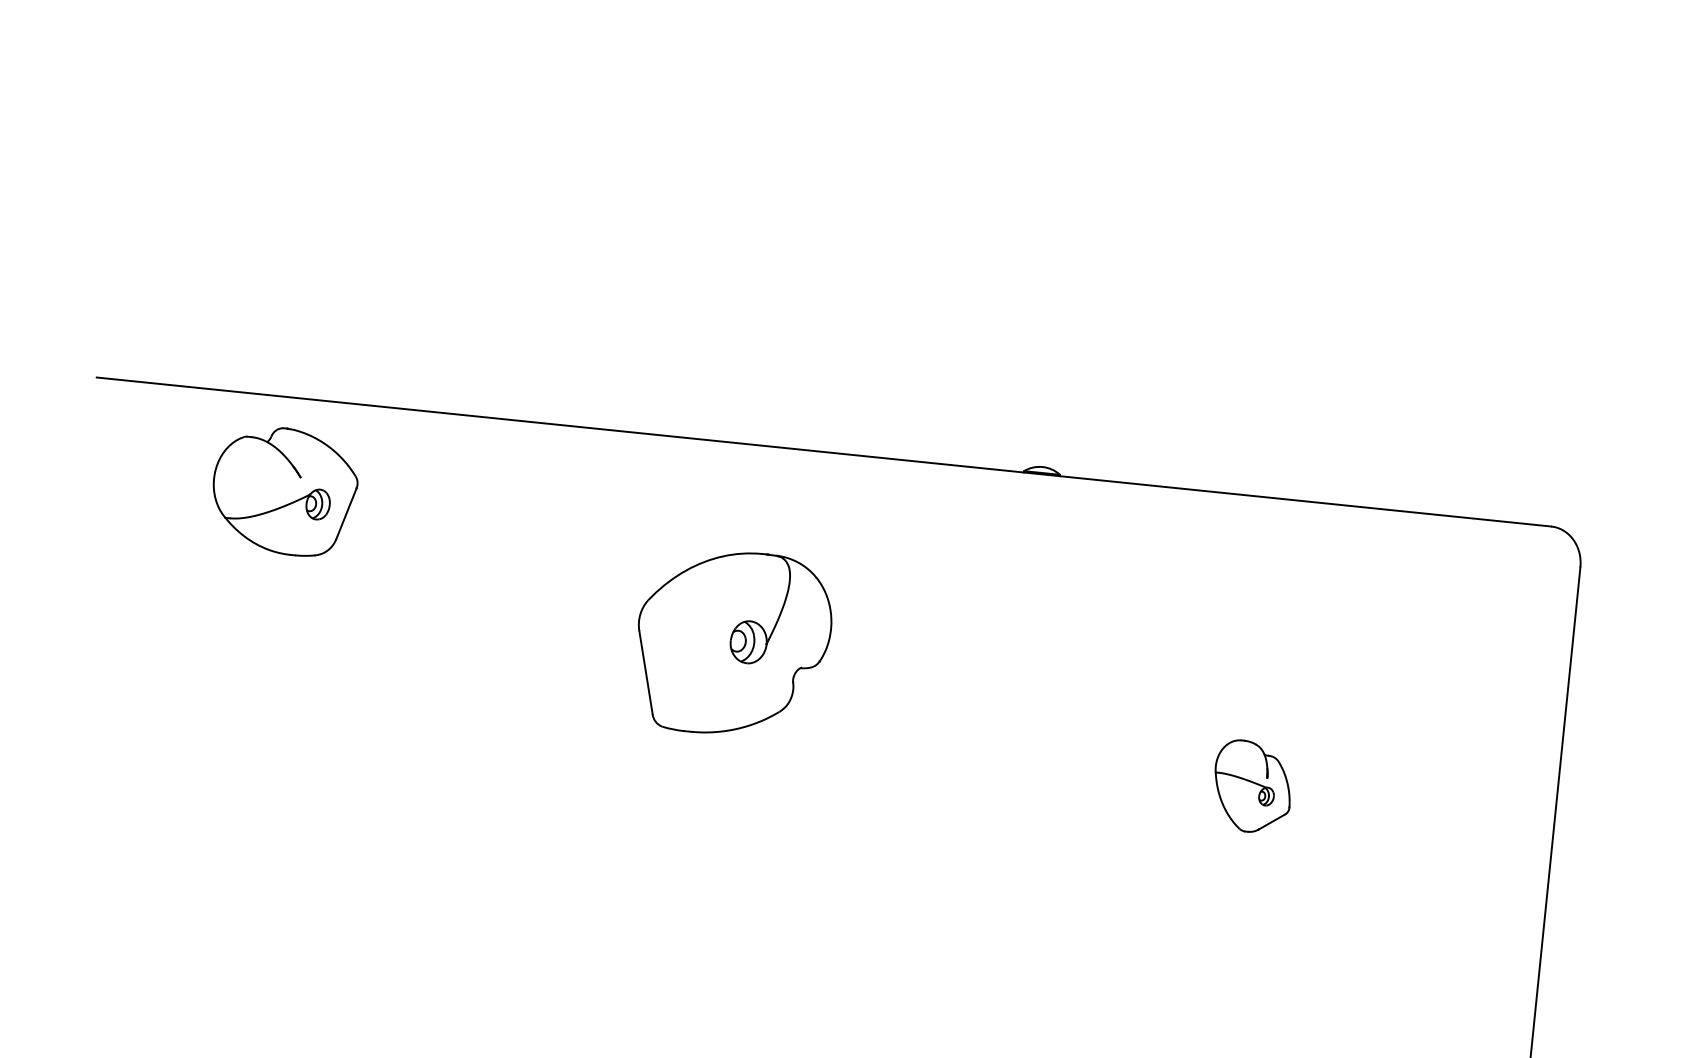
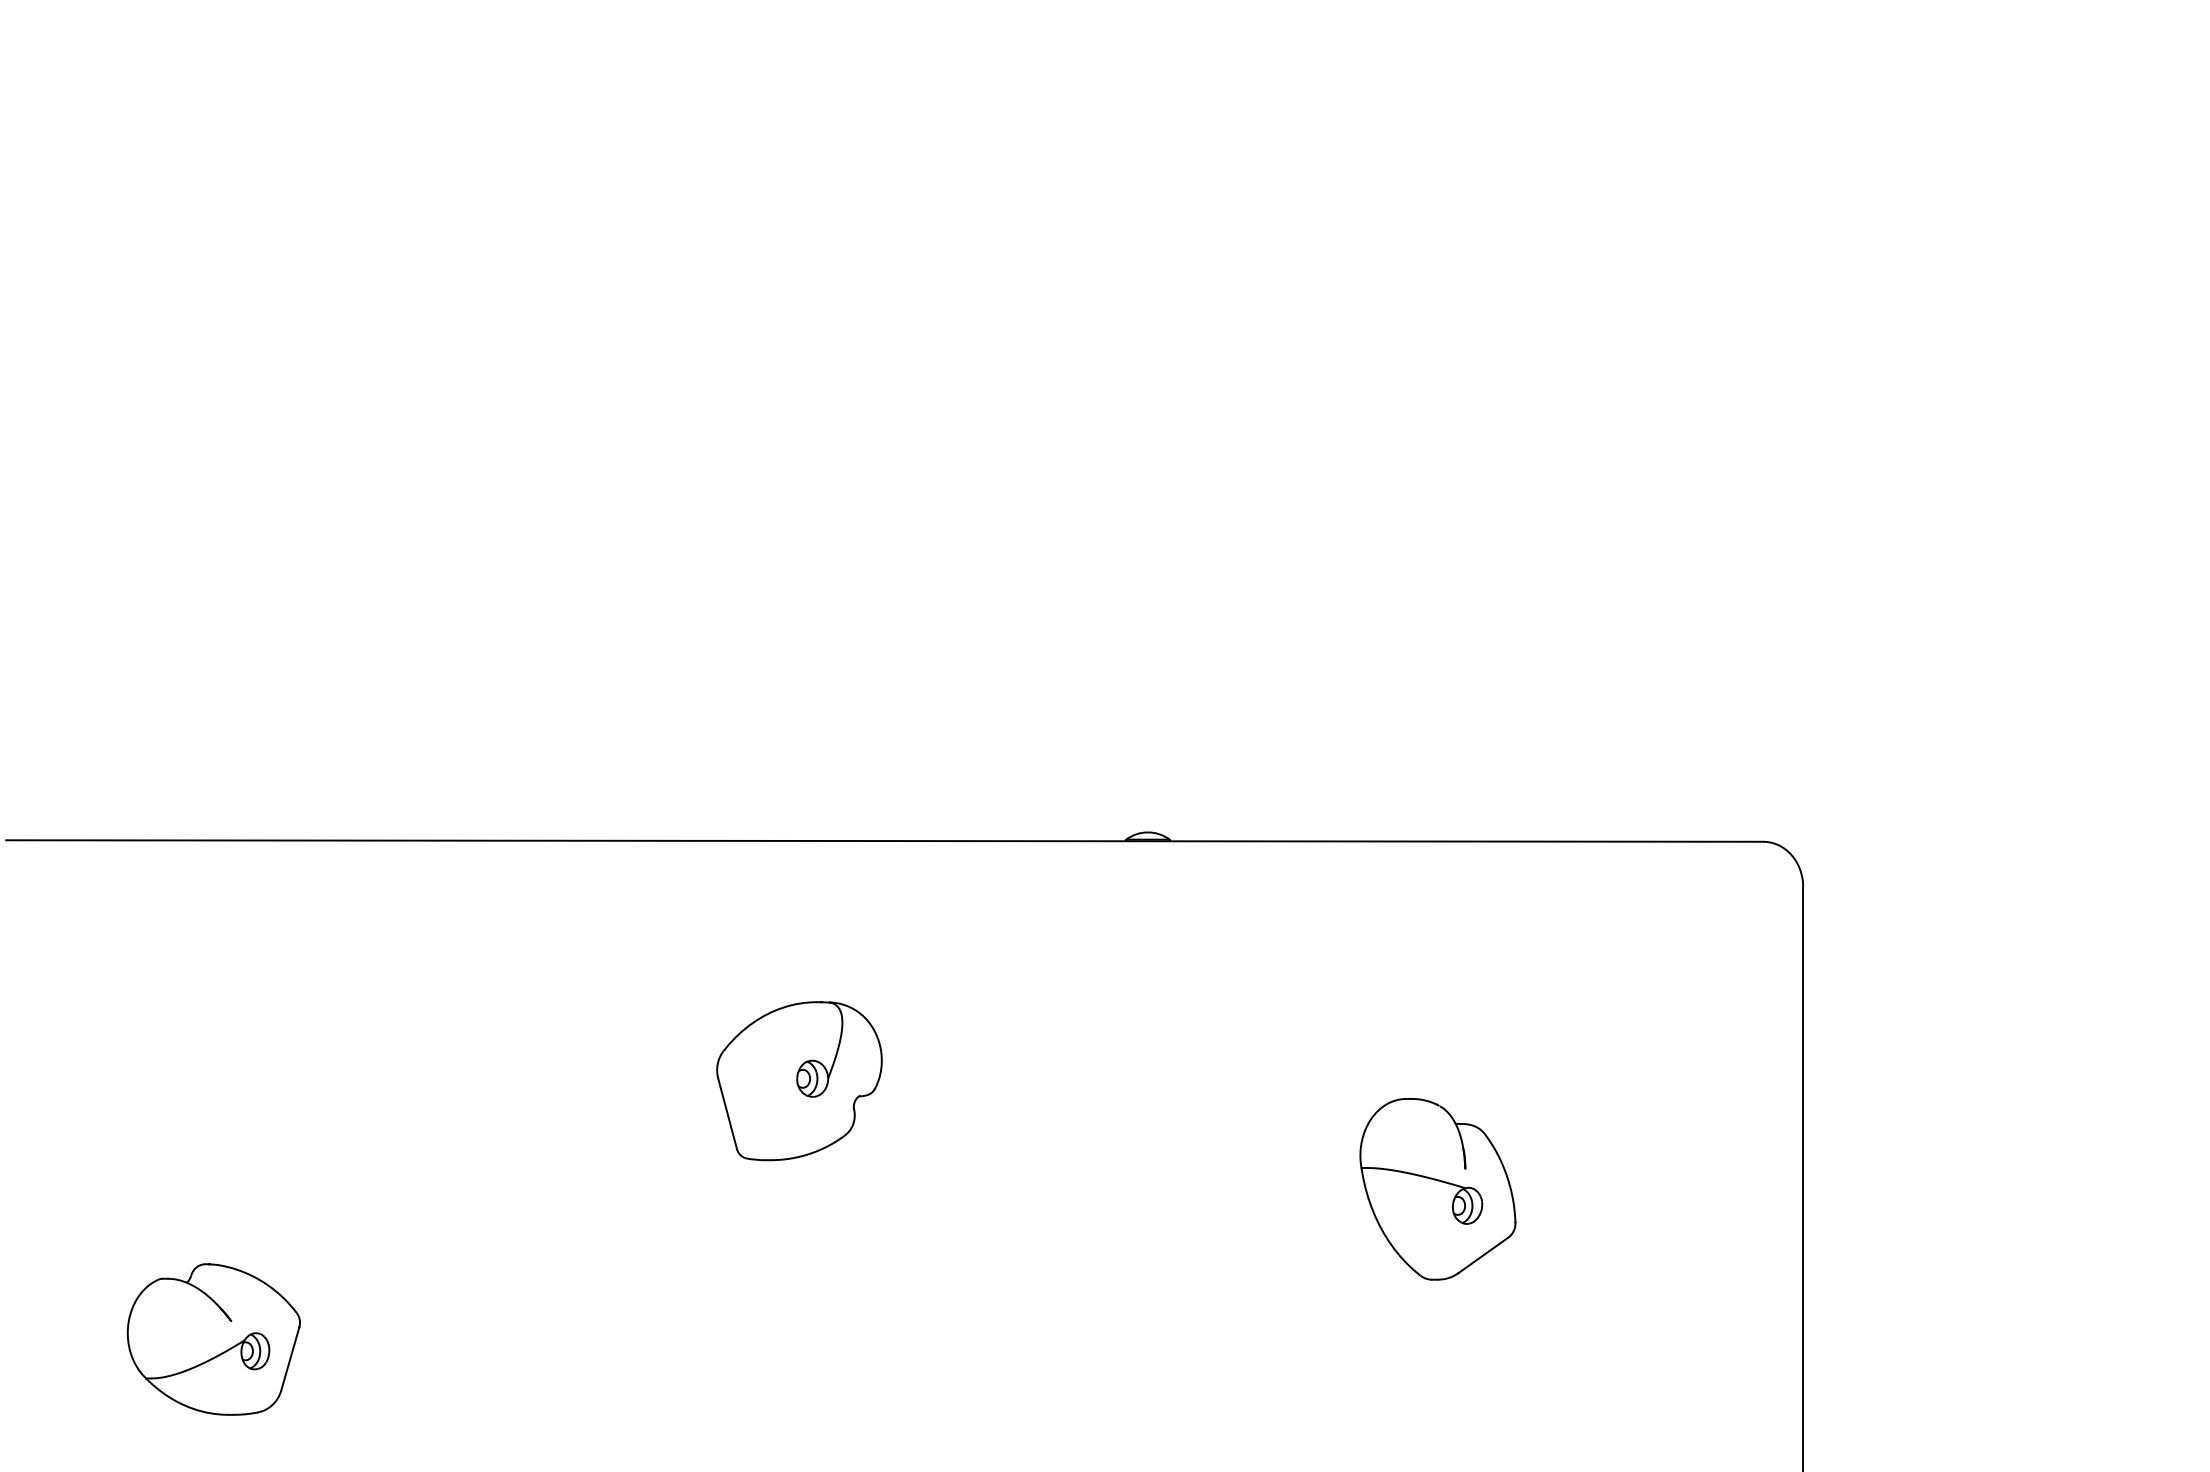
part: (284, 491) -> (213, 1339), moved
part: (733, 643) -> (799, 1081), size x0.71
part: (1252, 786) -> (1437, 1189), size x1.67

